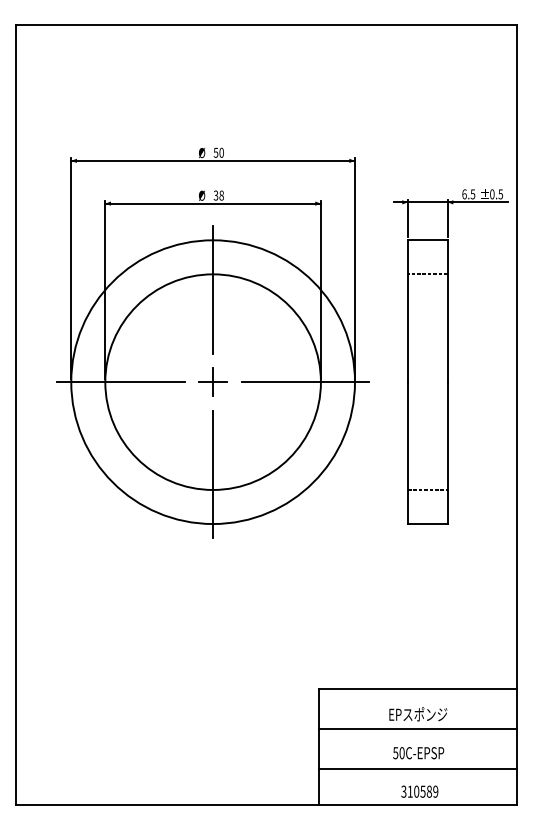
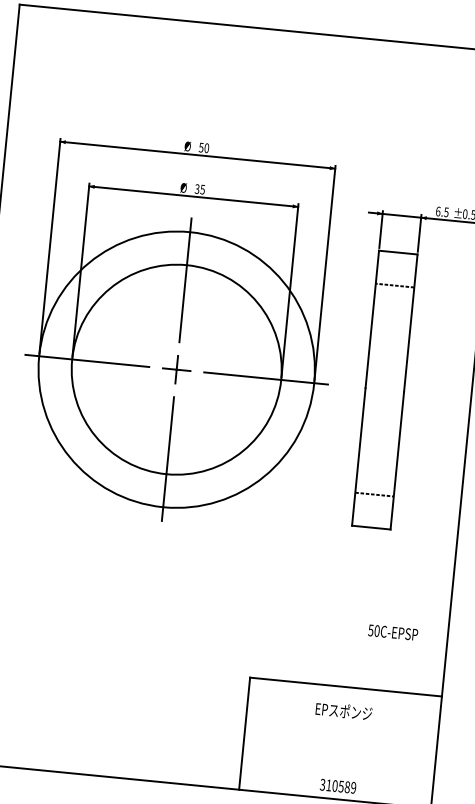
text: (221, 195) -> (202, 189), 38 -> 35
line: (417, 729) -> (341, 725), removed
text: (418, 753) -> (393, 632), moved
line: (417, 768) -> (338, 763), removed

